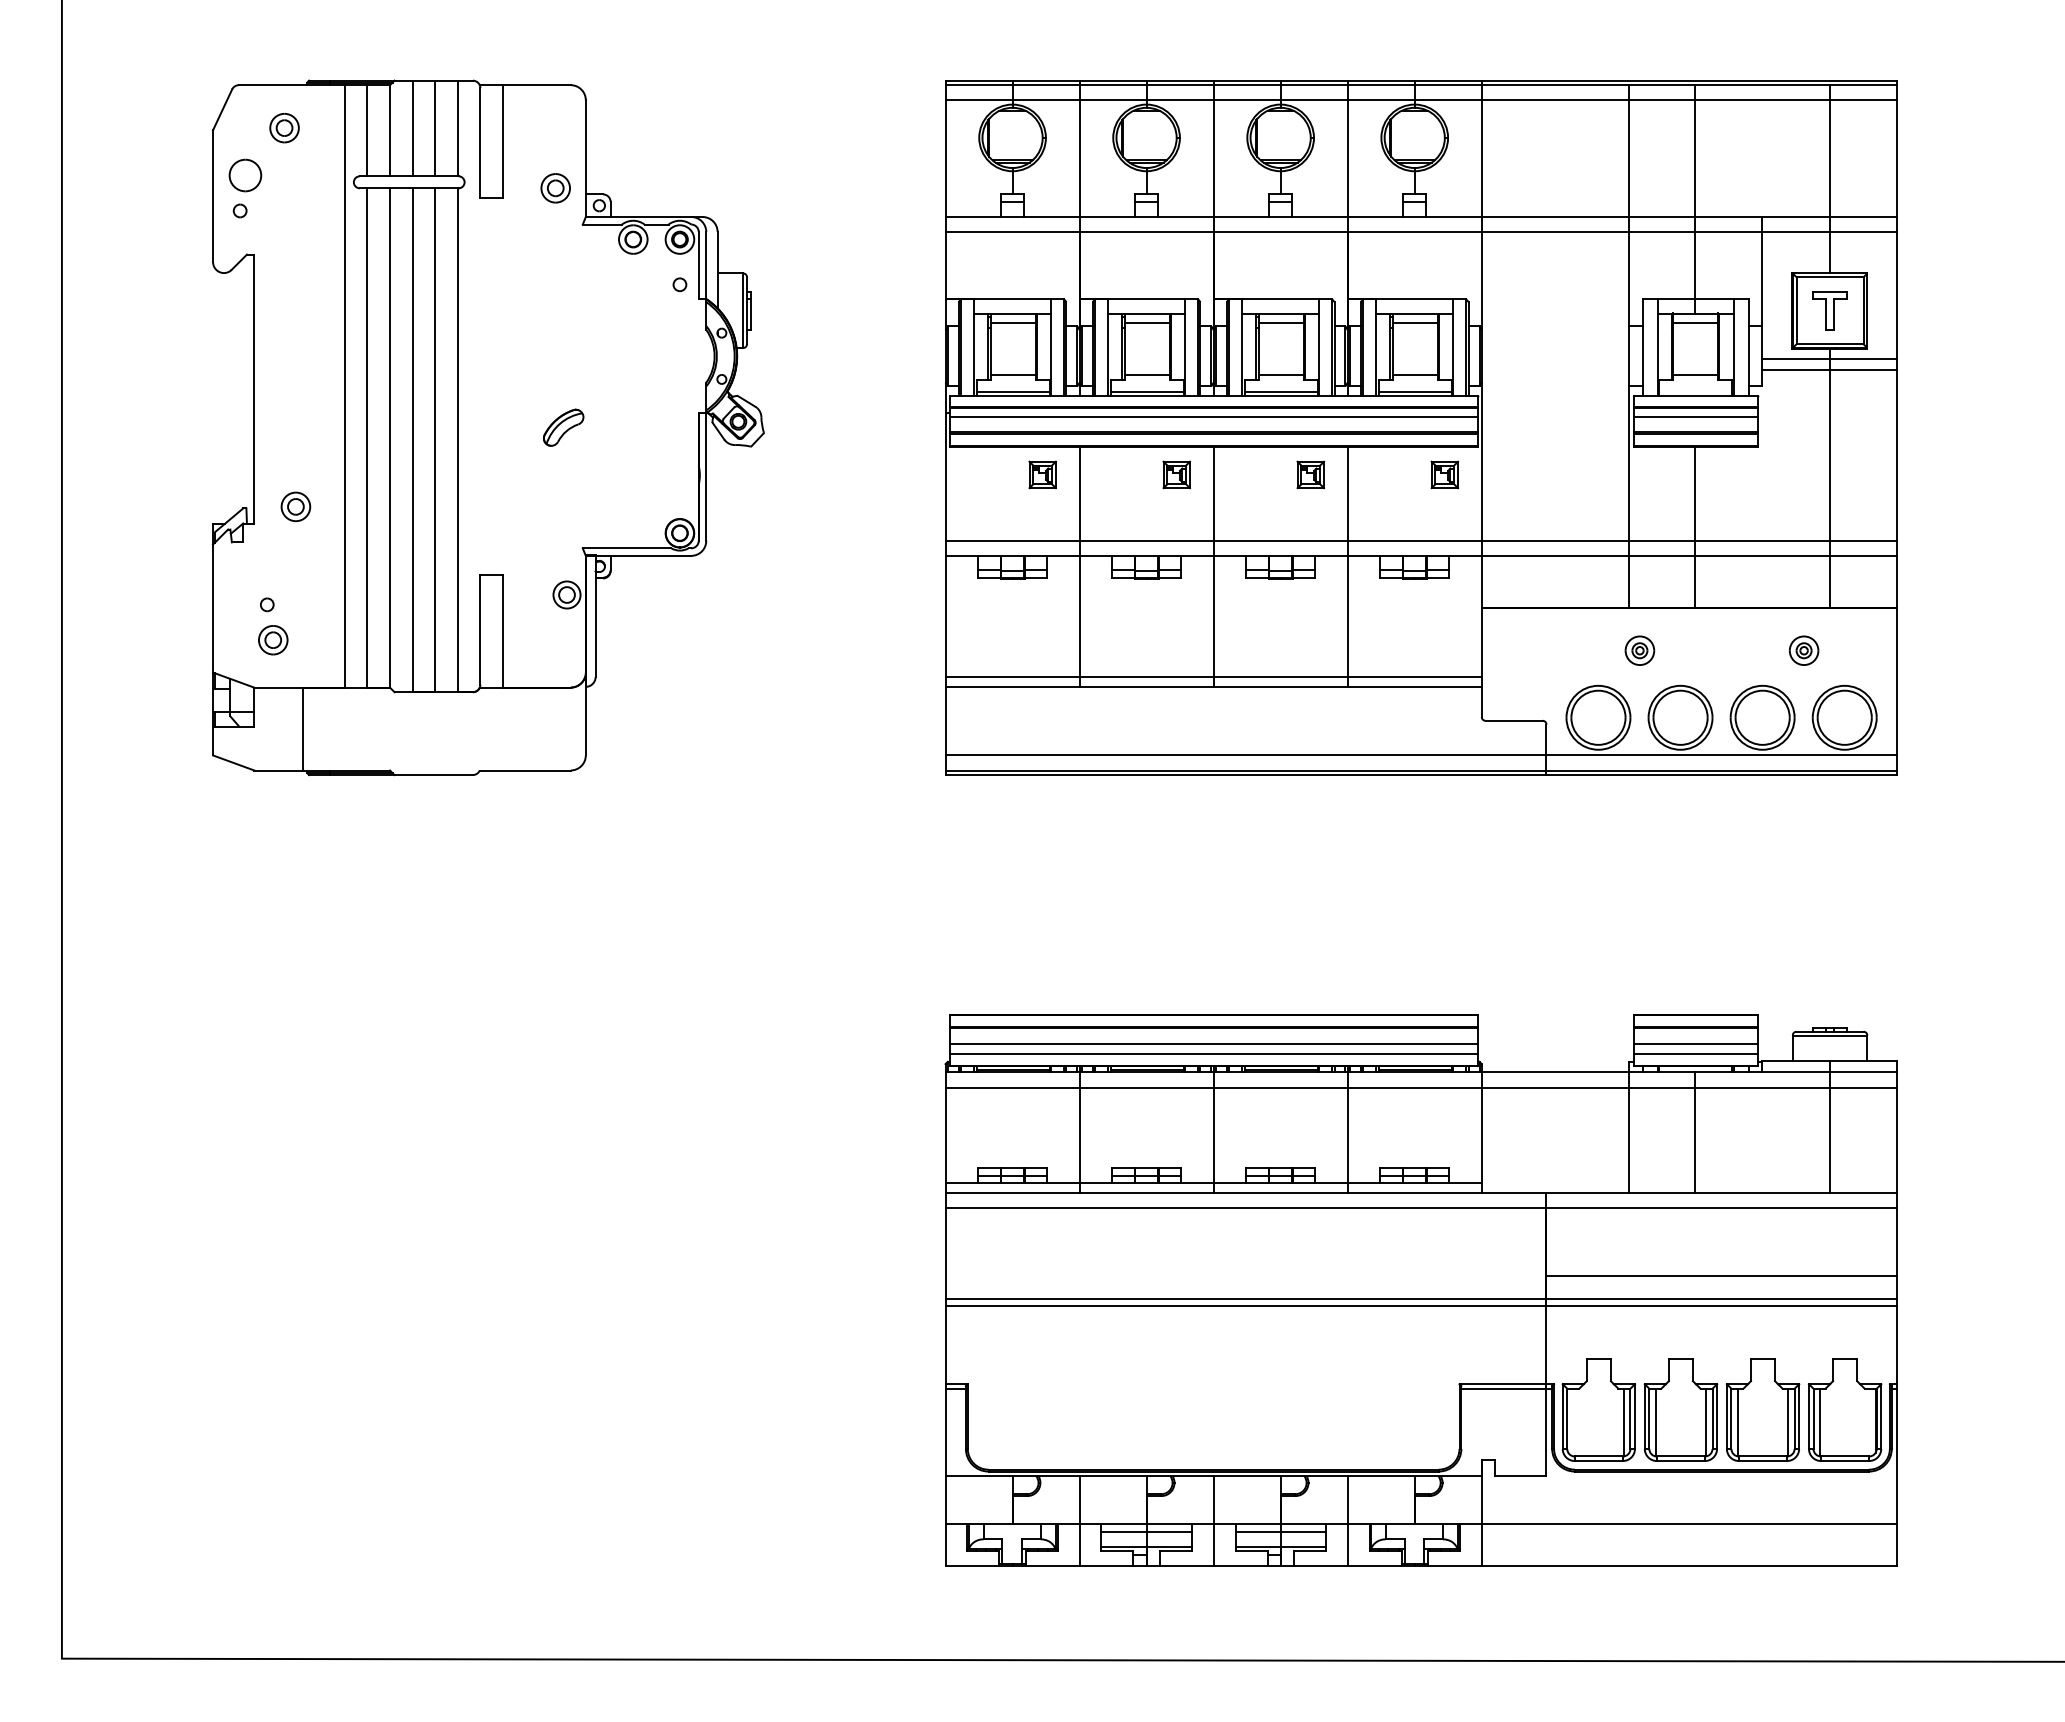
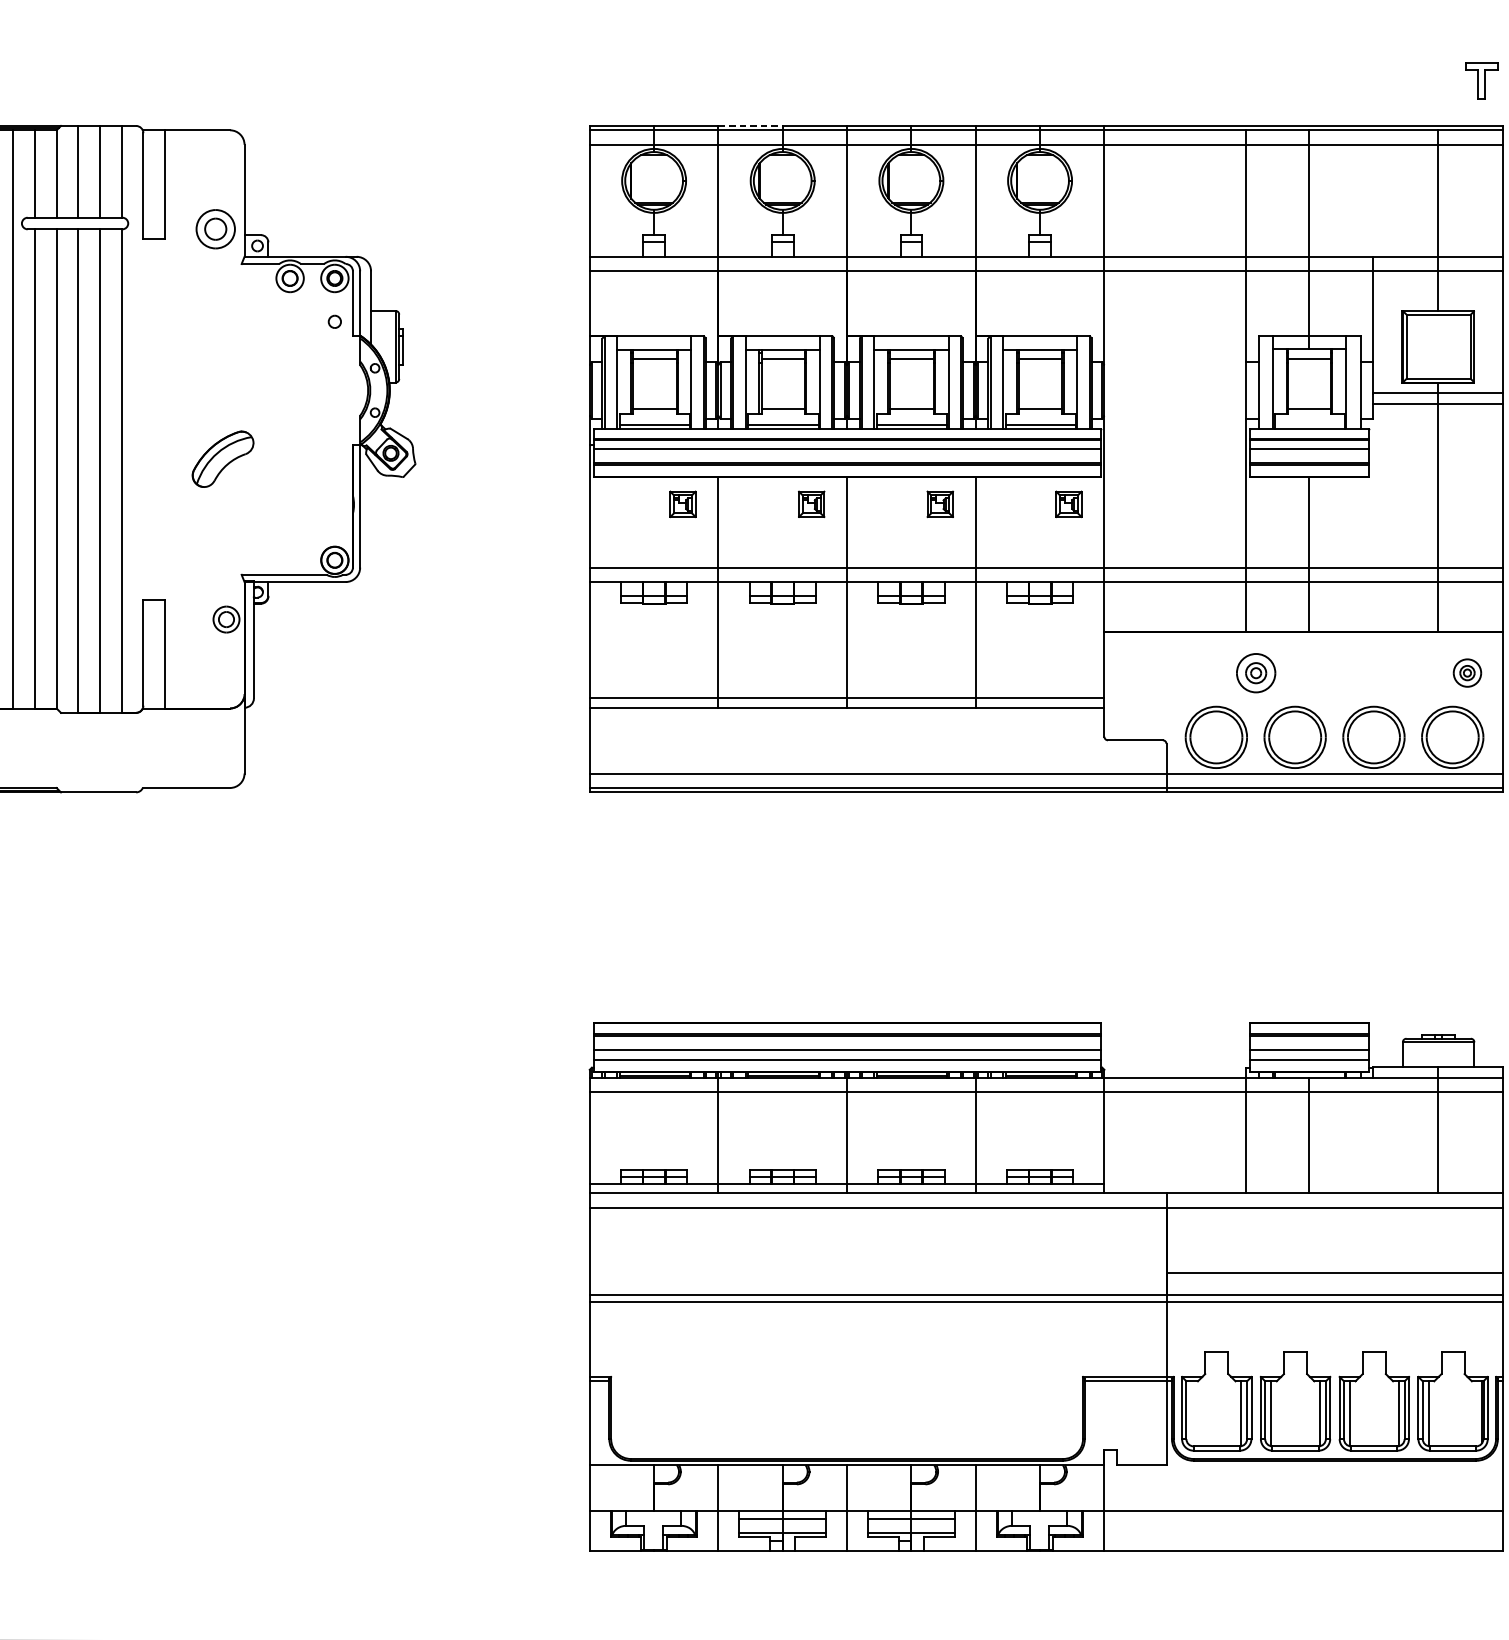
line: (1113, 80) -> (750, 125), solid -> dashed
part: (555, 188) -> (215, 229), size x1.4
part: (1829, 310) -> (1481, 80), moved
part: (563, 427) -> (223, 458), size x1.6
part: (1639, 650) -> (1255, 672), size x1.4
part: (1803, 650) -> (1466, 672), moved

